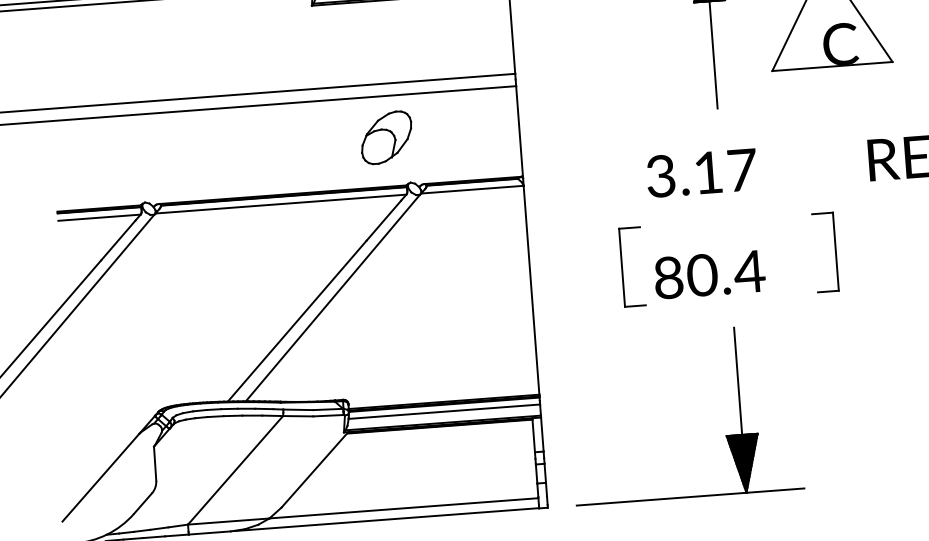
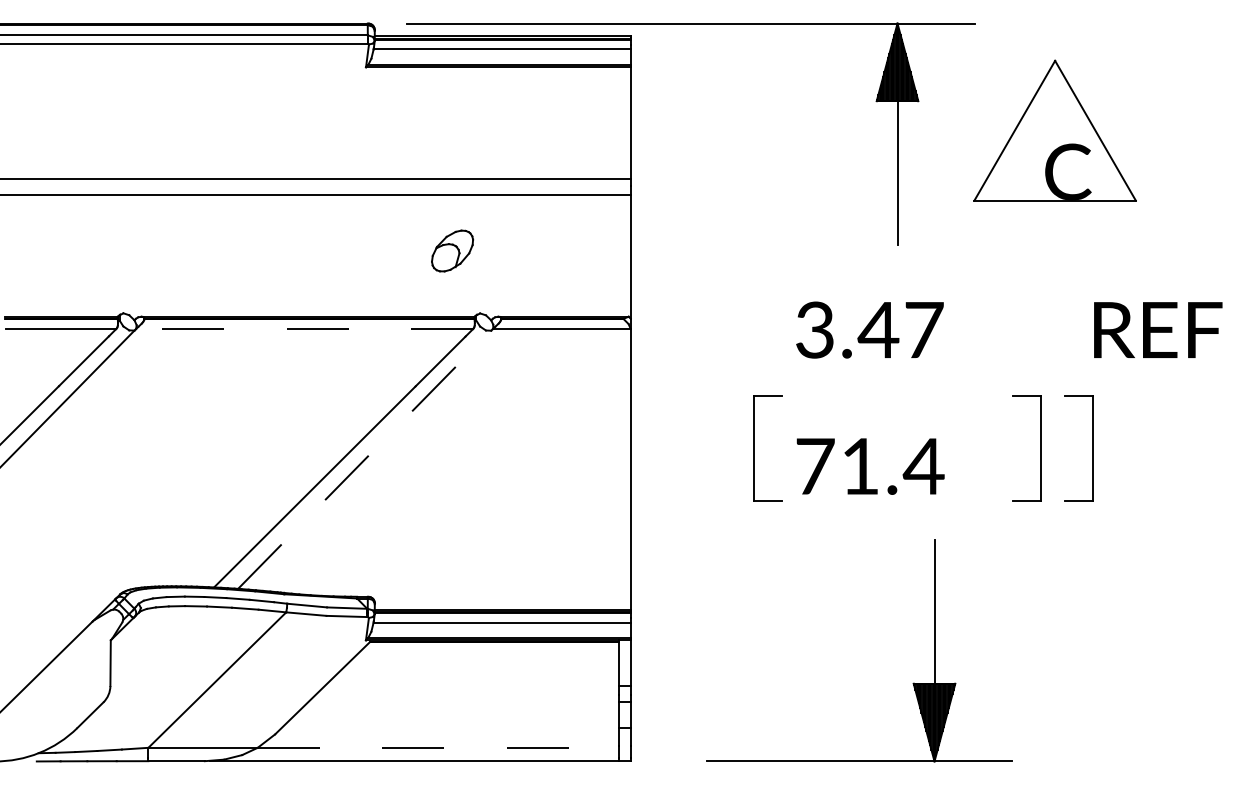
part: (386, 137) -> (452, 250), size x0.6
text: (708, 172) -> (878, 329), 3.17 -> 3.47
line: (280, 204) -> (304, 329), solid -> dashed
part: (874, 248) -> (1092, 448), added
text: (685, 275) -> (838, 465), 80.4 -> 71.4
line: (332, 297) -> (364, 459), solid -> dashed
part: (725, 436) -> (912, 683), moved
line: (403, 508) -> (438, 747), solid -> dashed

